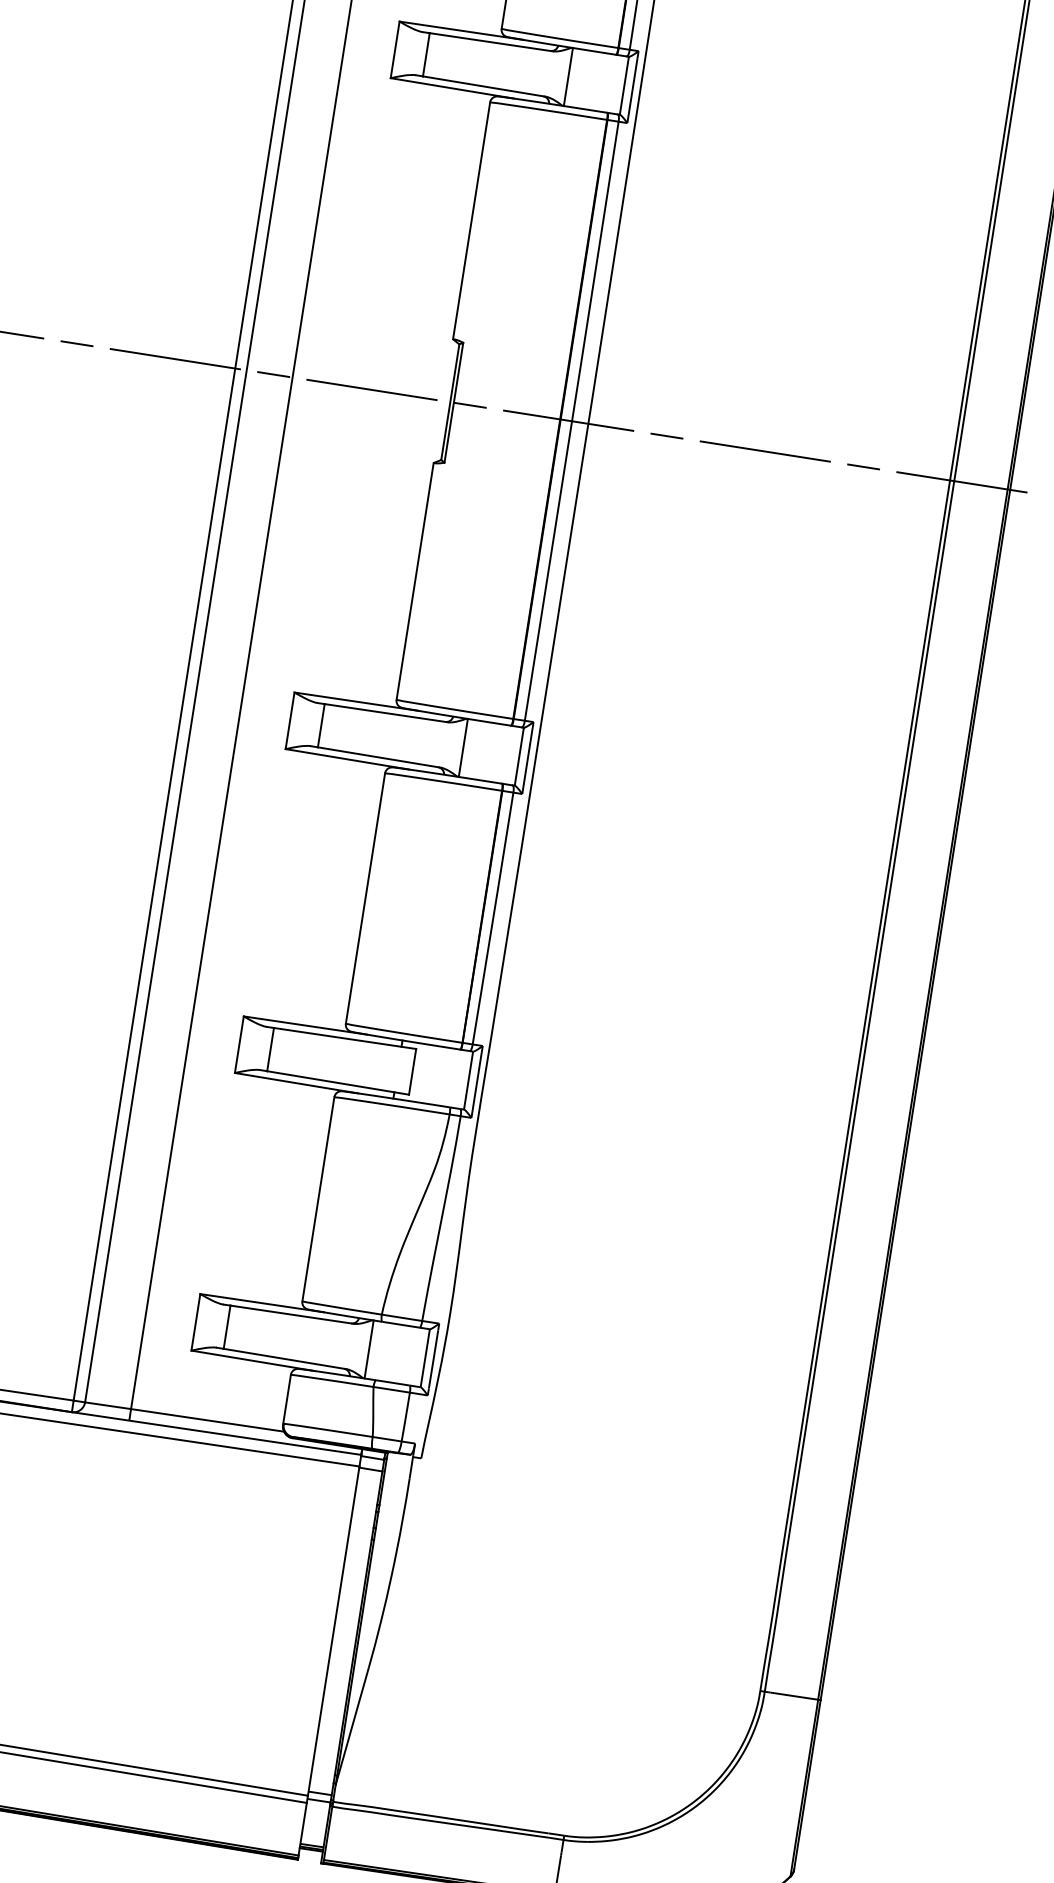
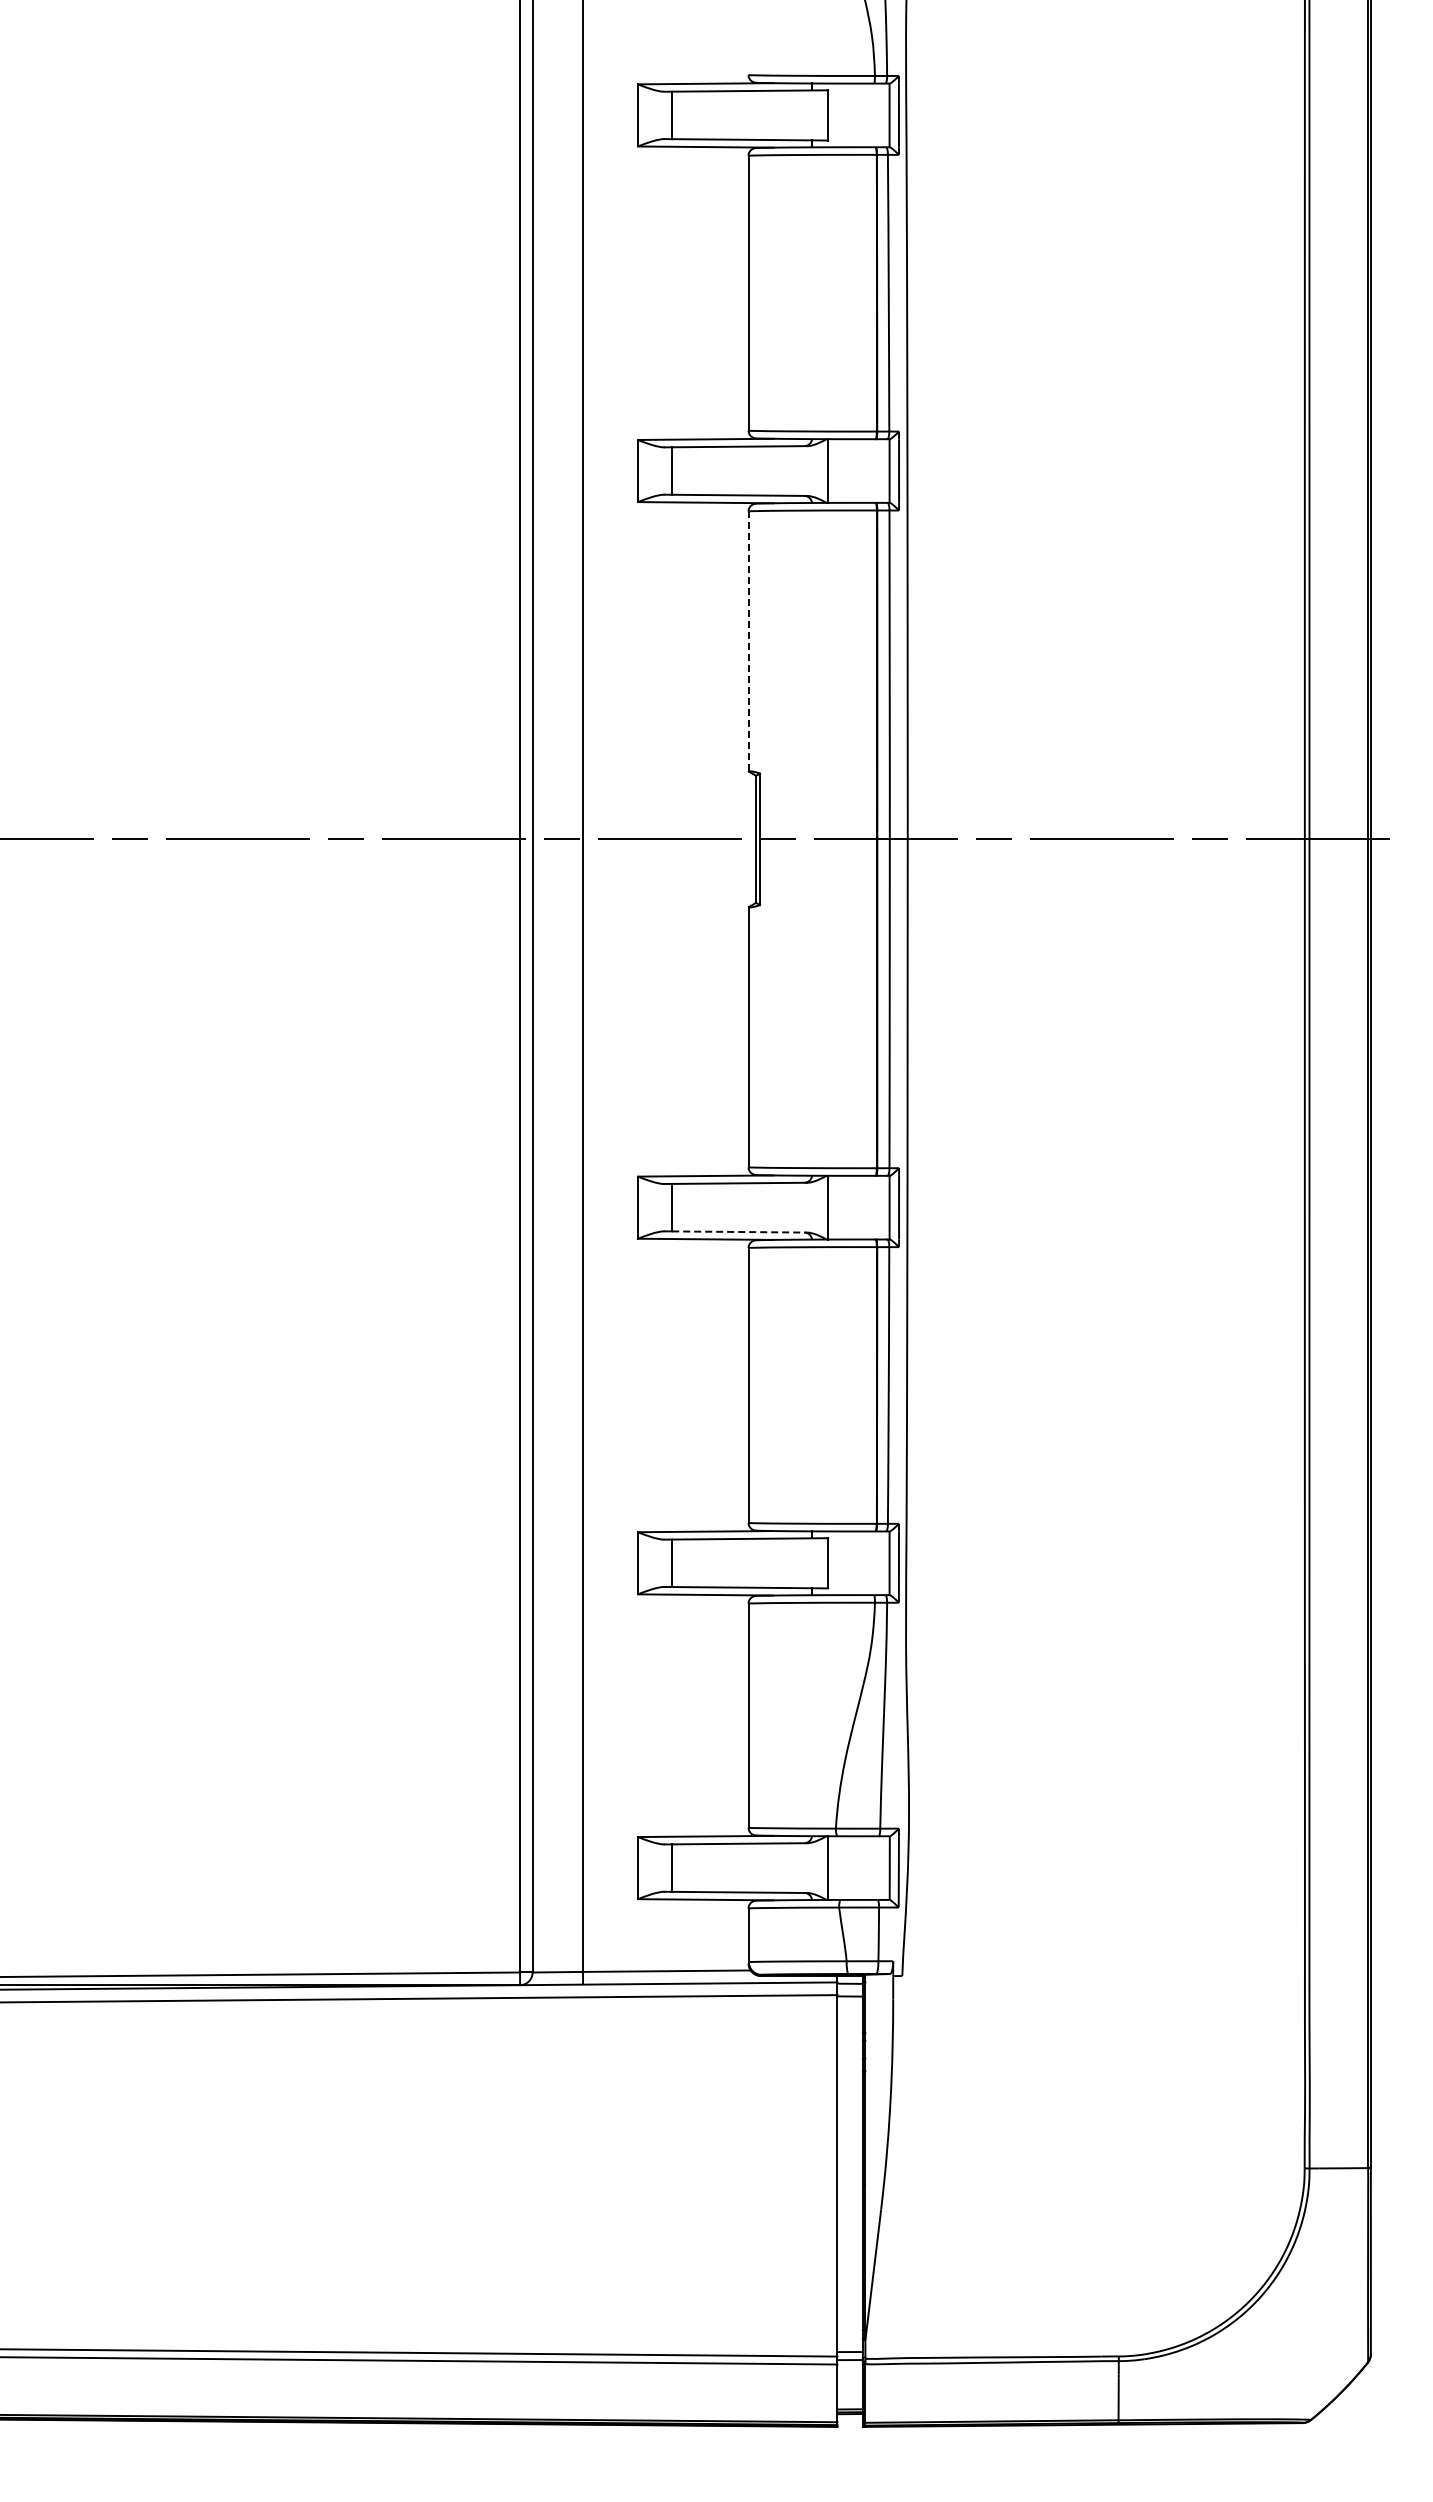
line: (471, 220) -> (748, 641), solid -> dashed
line: (379, 758) -> (740, 1232), solid -> dashed

